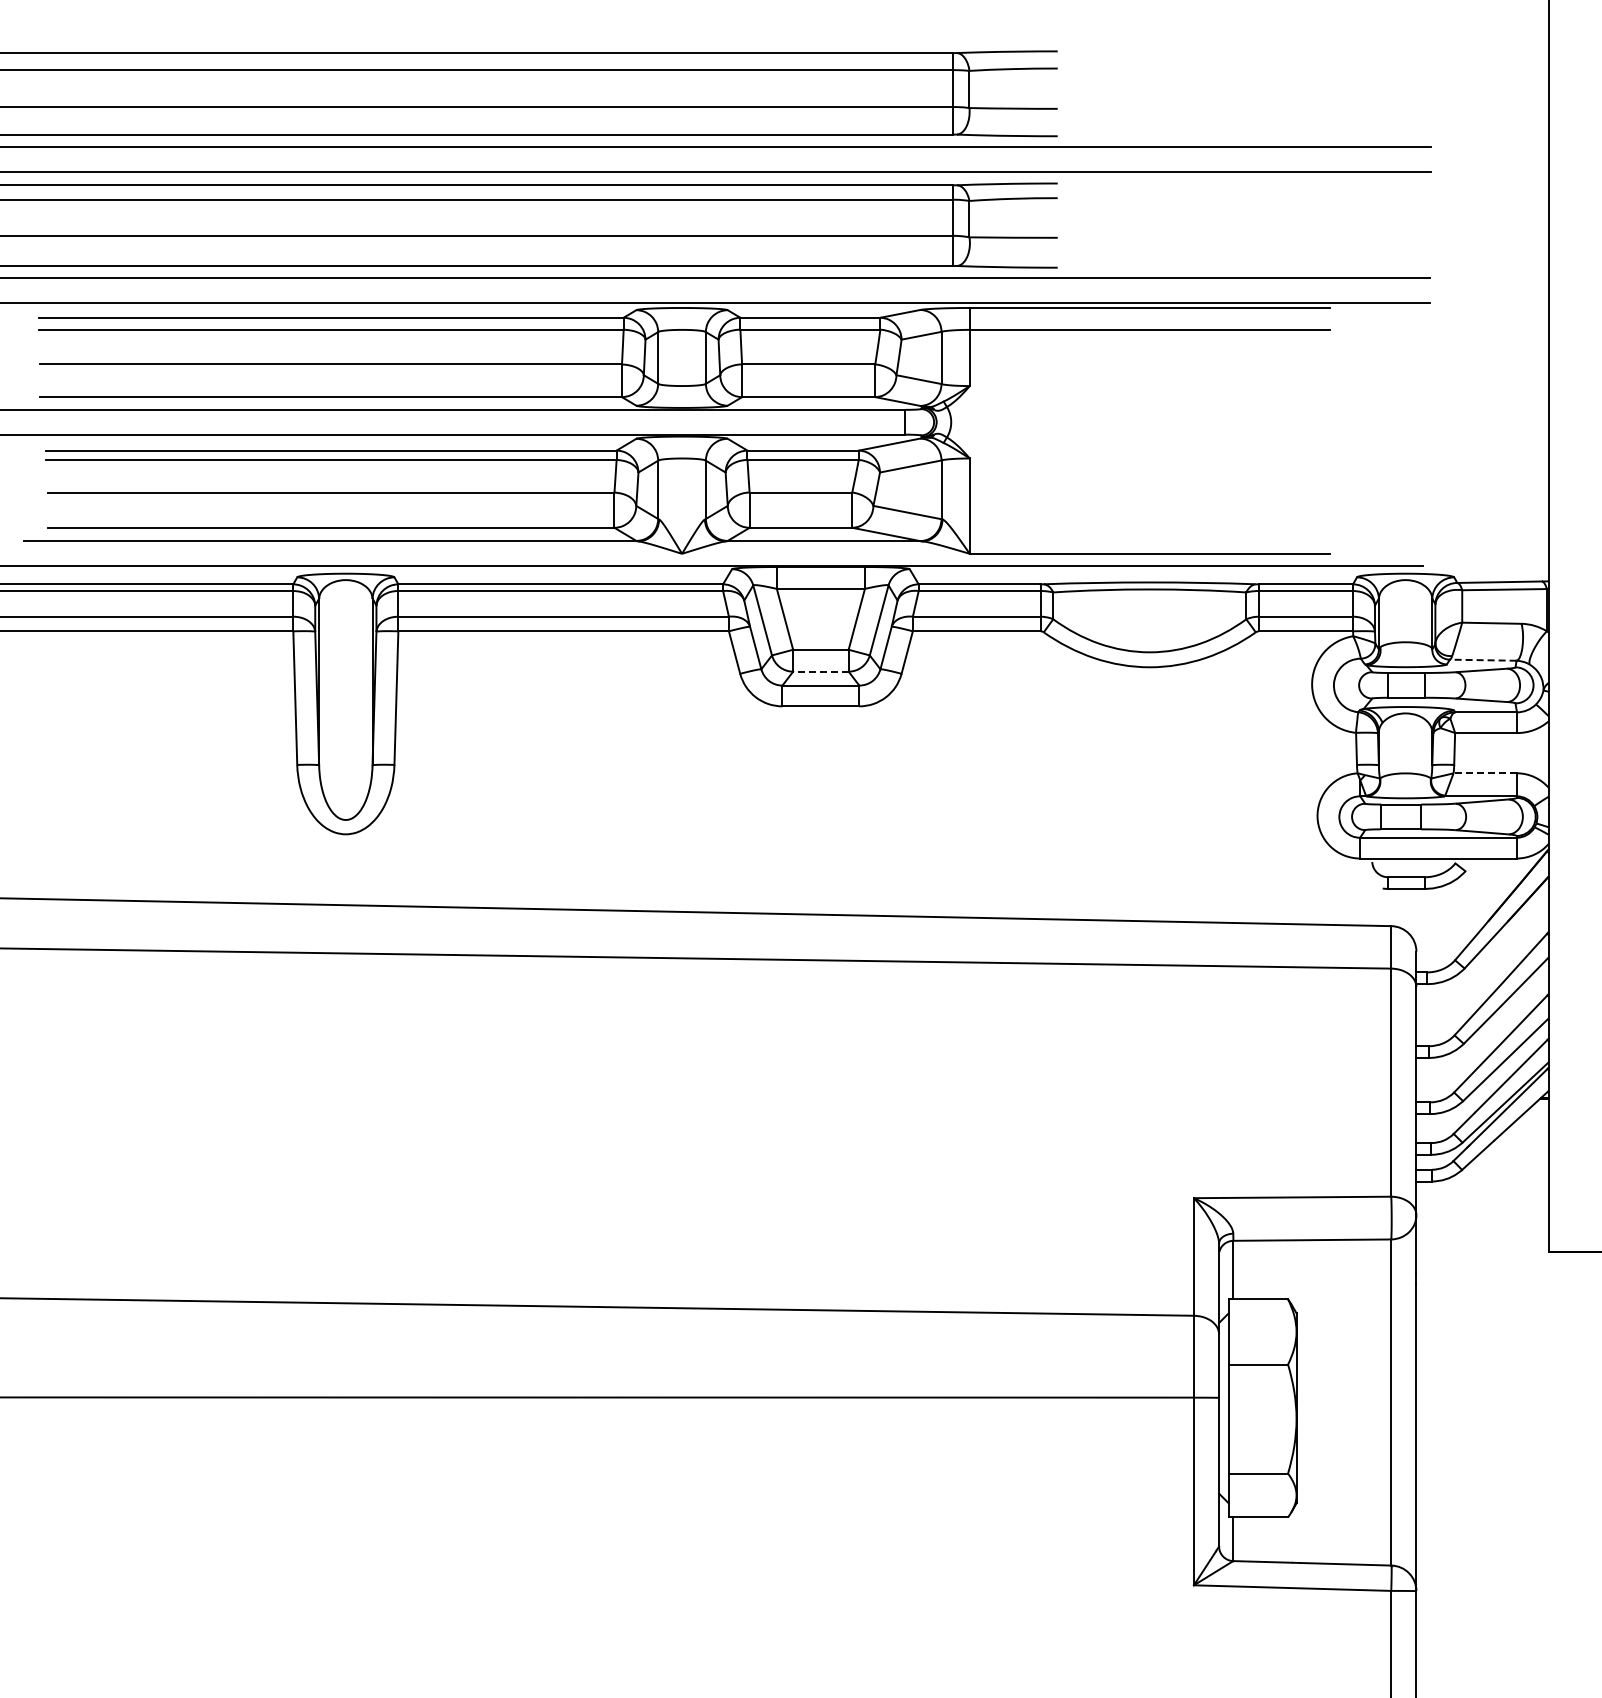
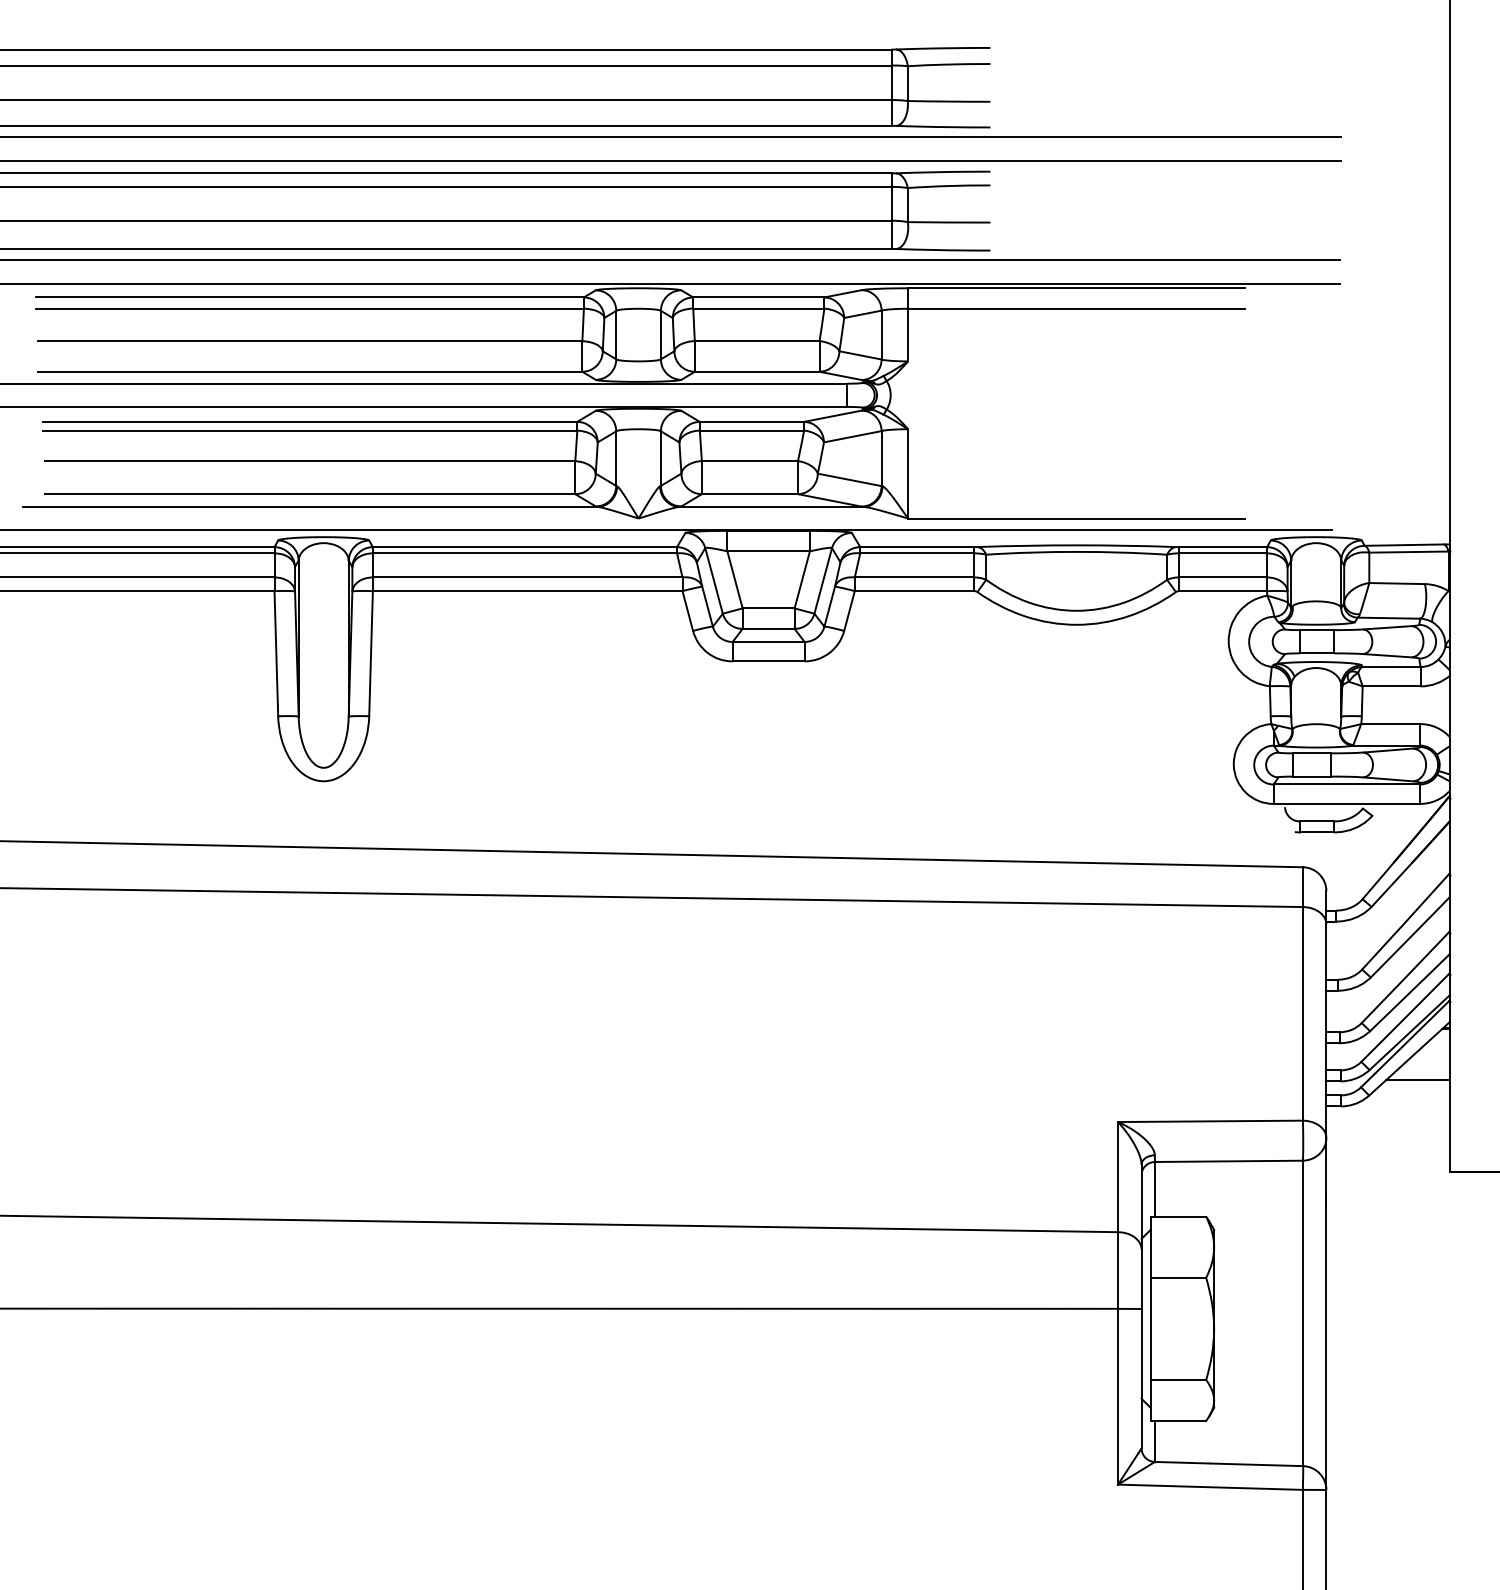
line: (1482, 660) -> (1388, 618), dashed -> solid
line: (820, 671) -> (768, 628), dashed -> solid
line: (1484, 773) -> (1390, 724), dashed -> solid
line: (1514, 1153) -> (1418, 1080), added

